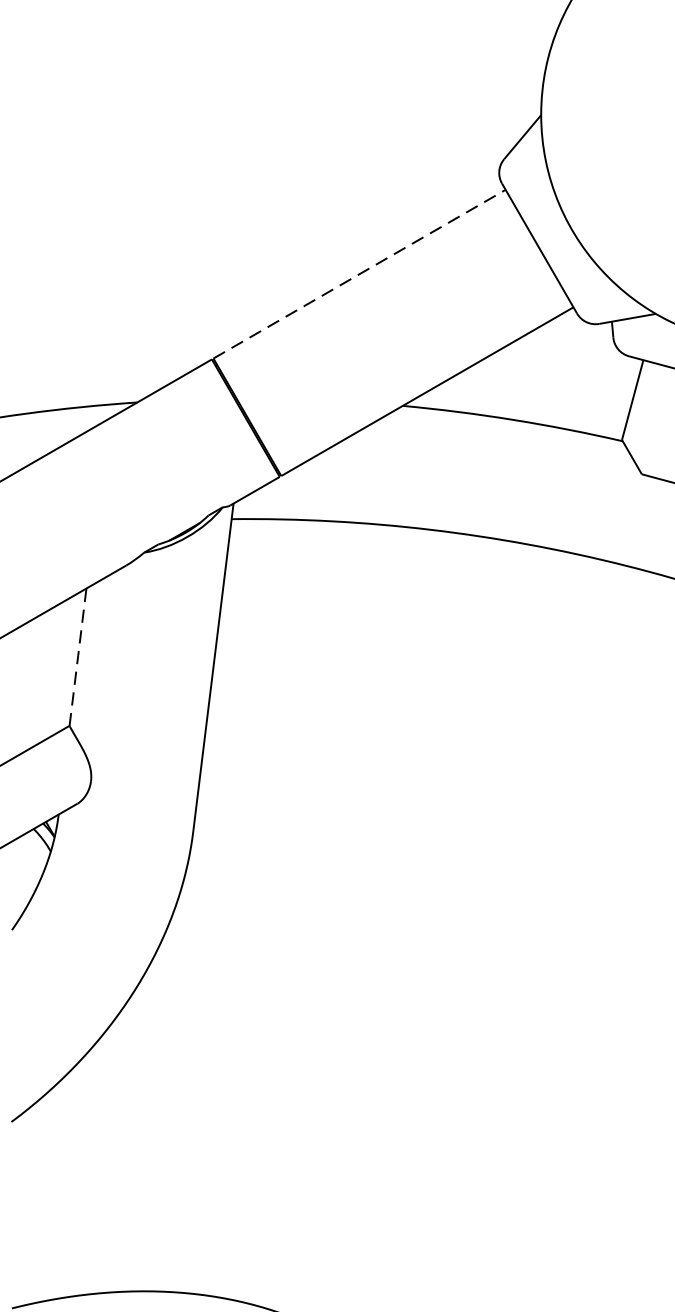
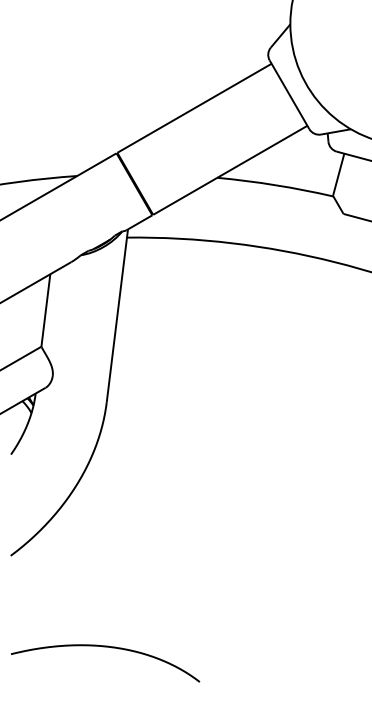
line: (359, 274) -> (194, 108), dashed -> solid
line: (77, 657) -> (45, 310), dashed -> solid

